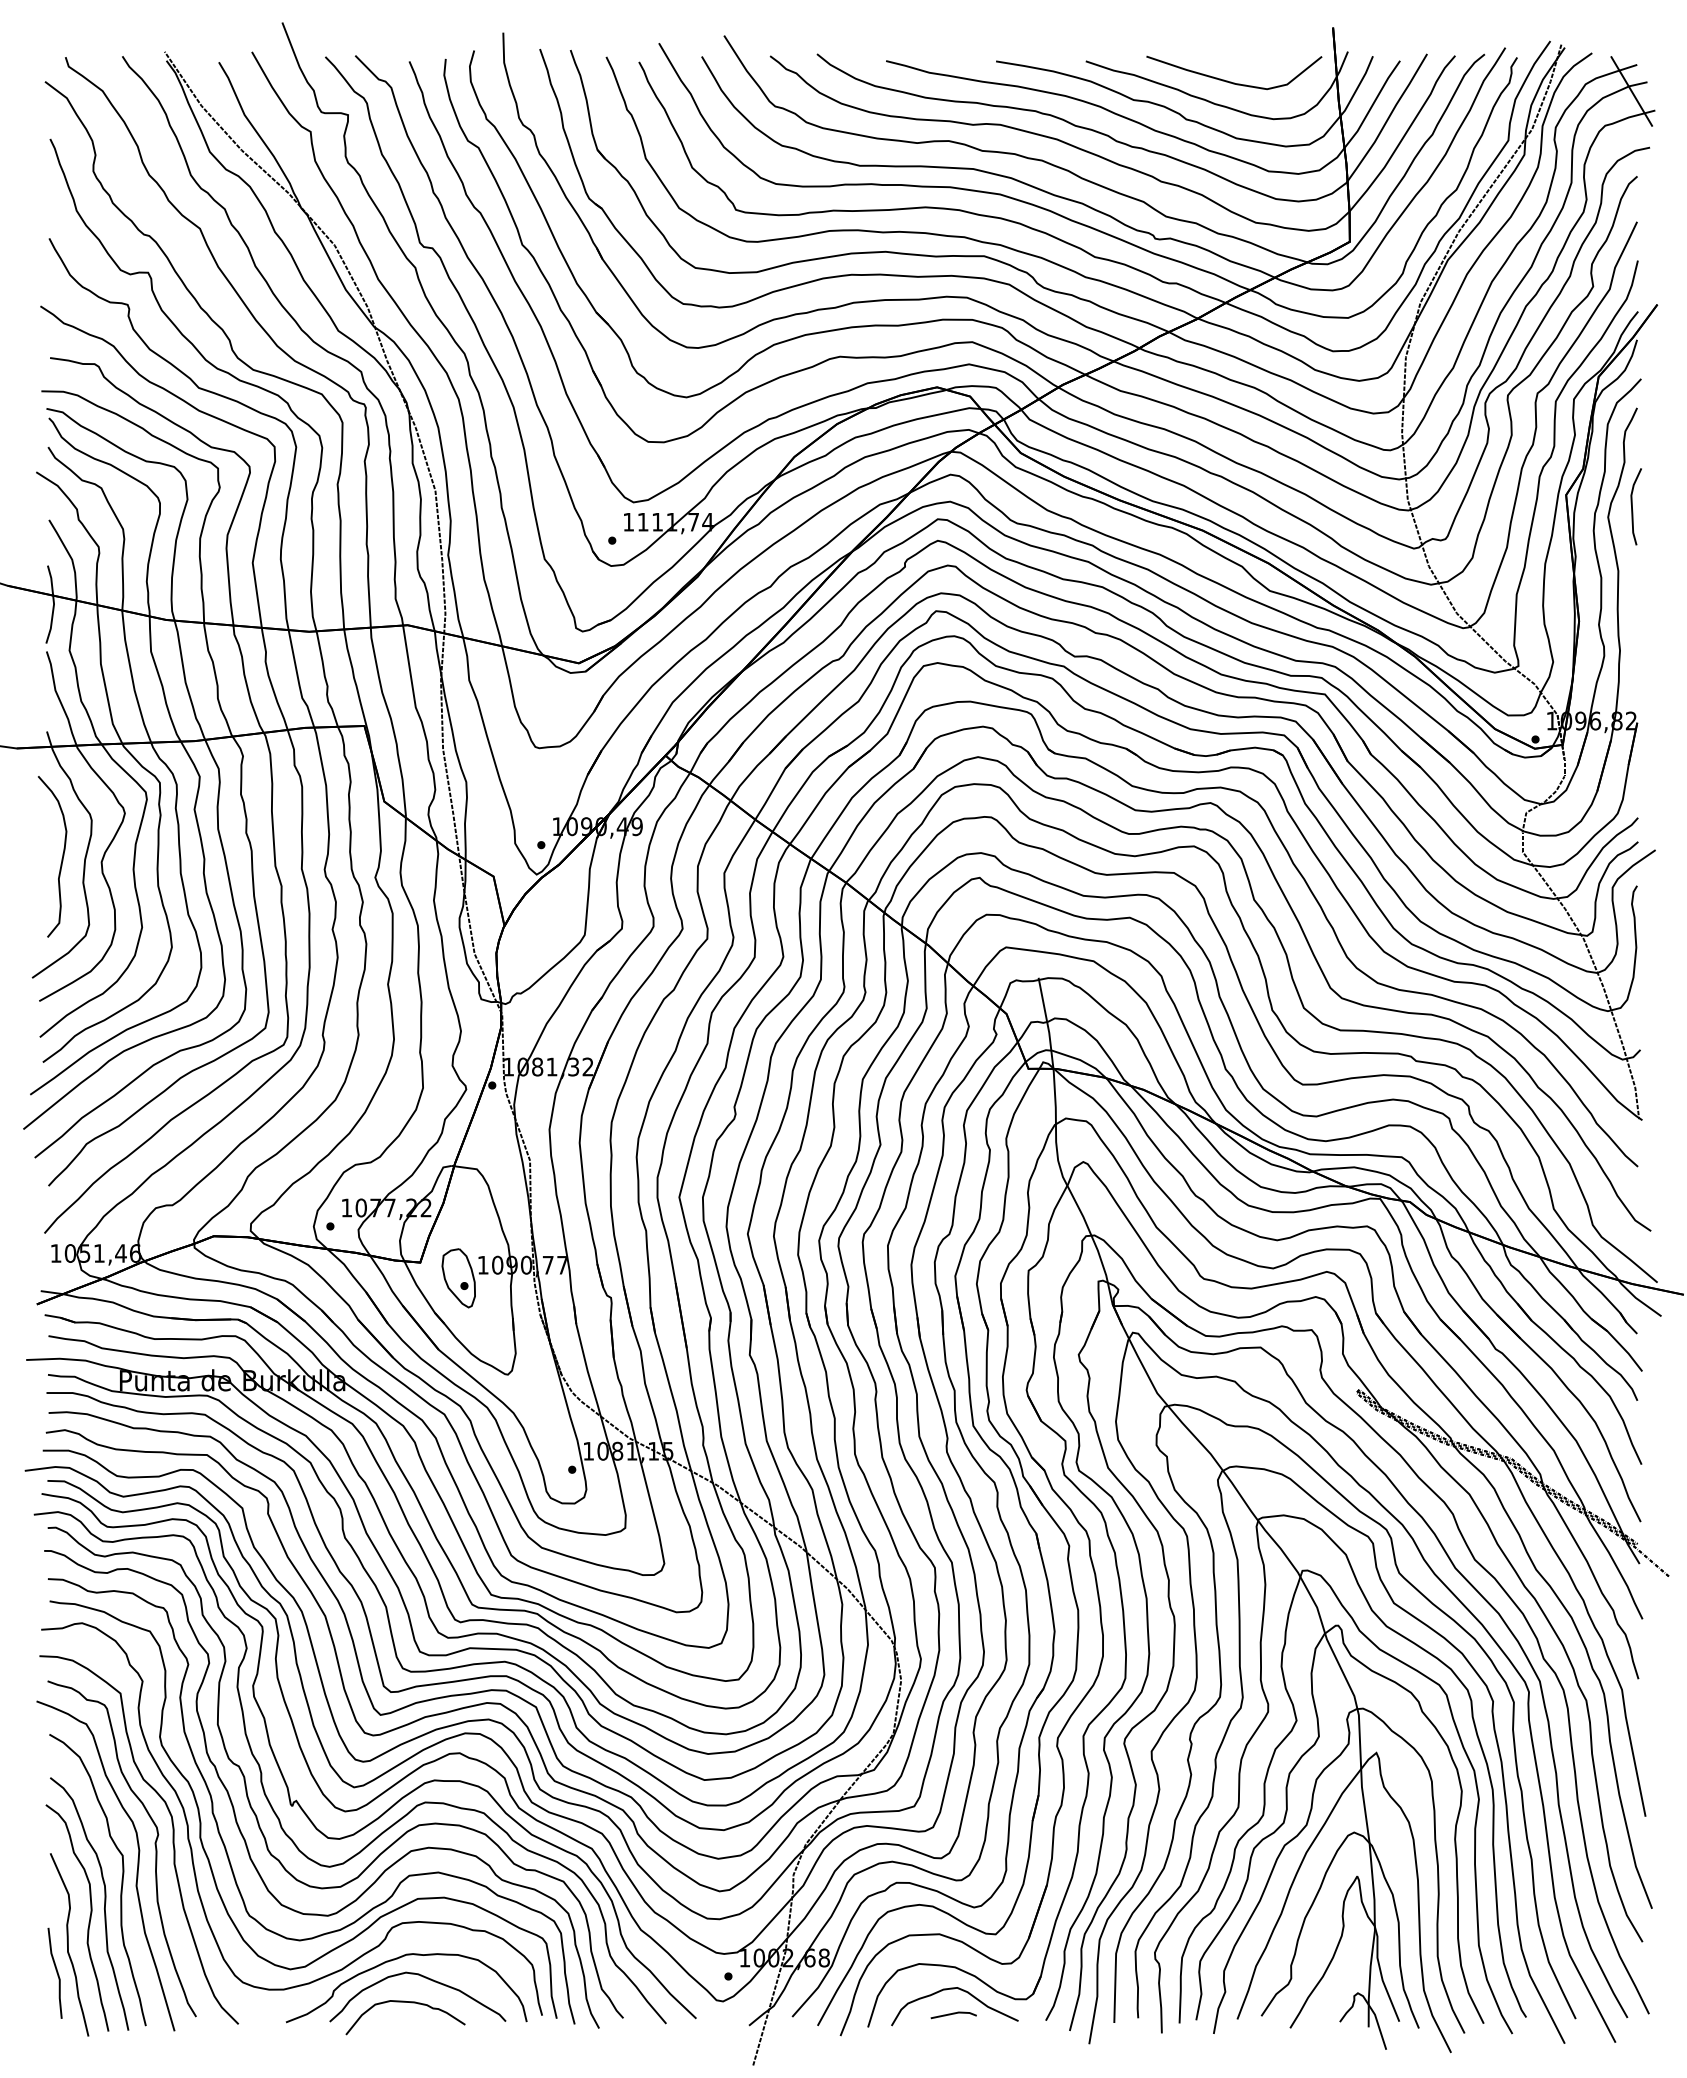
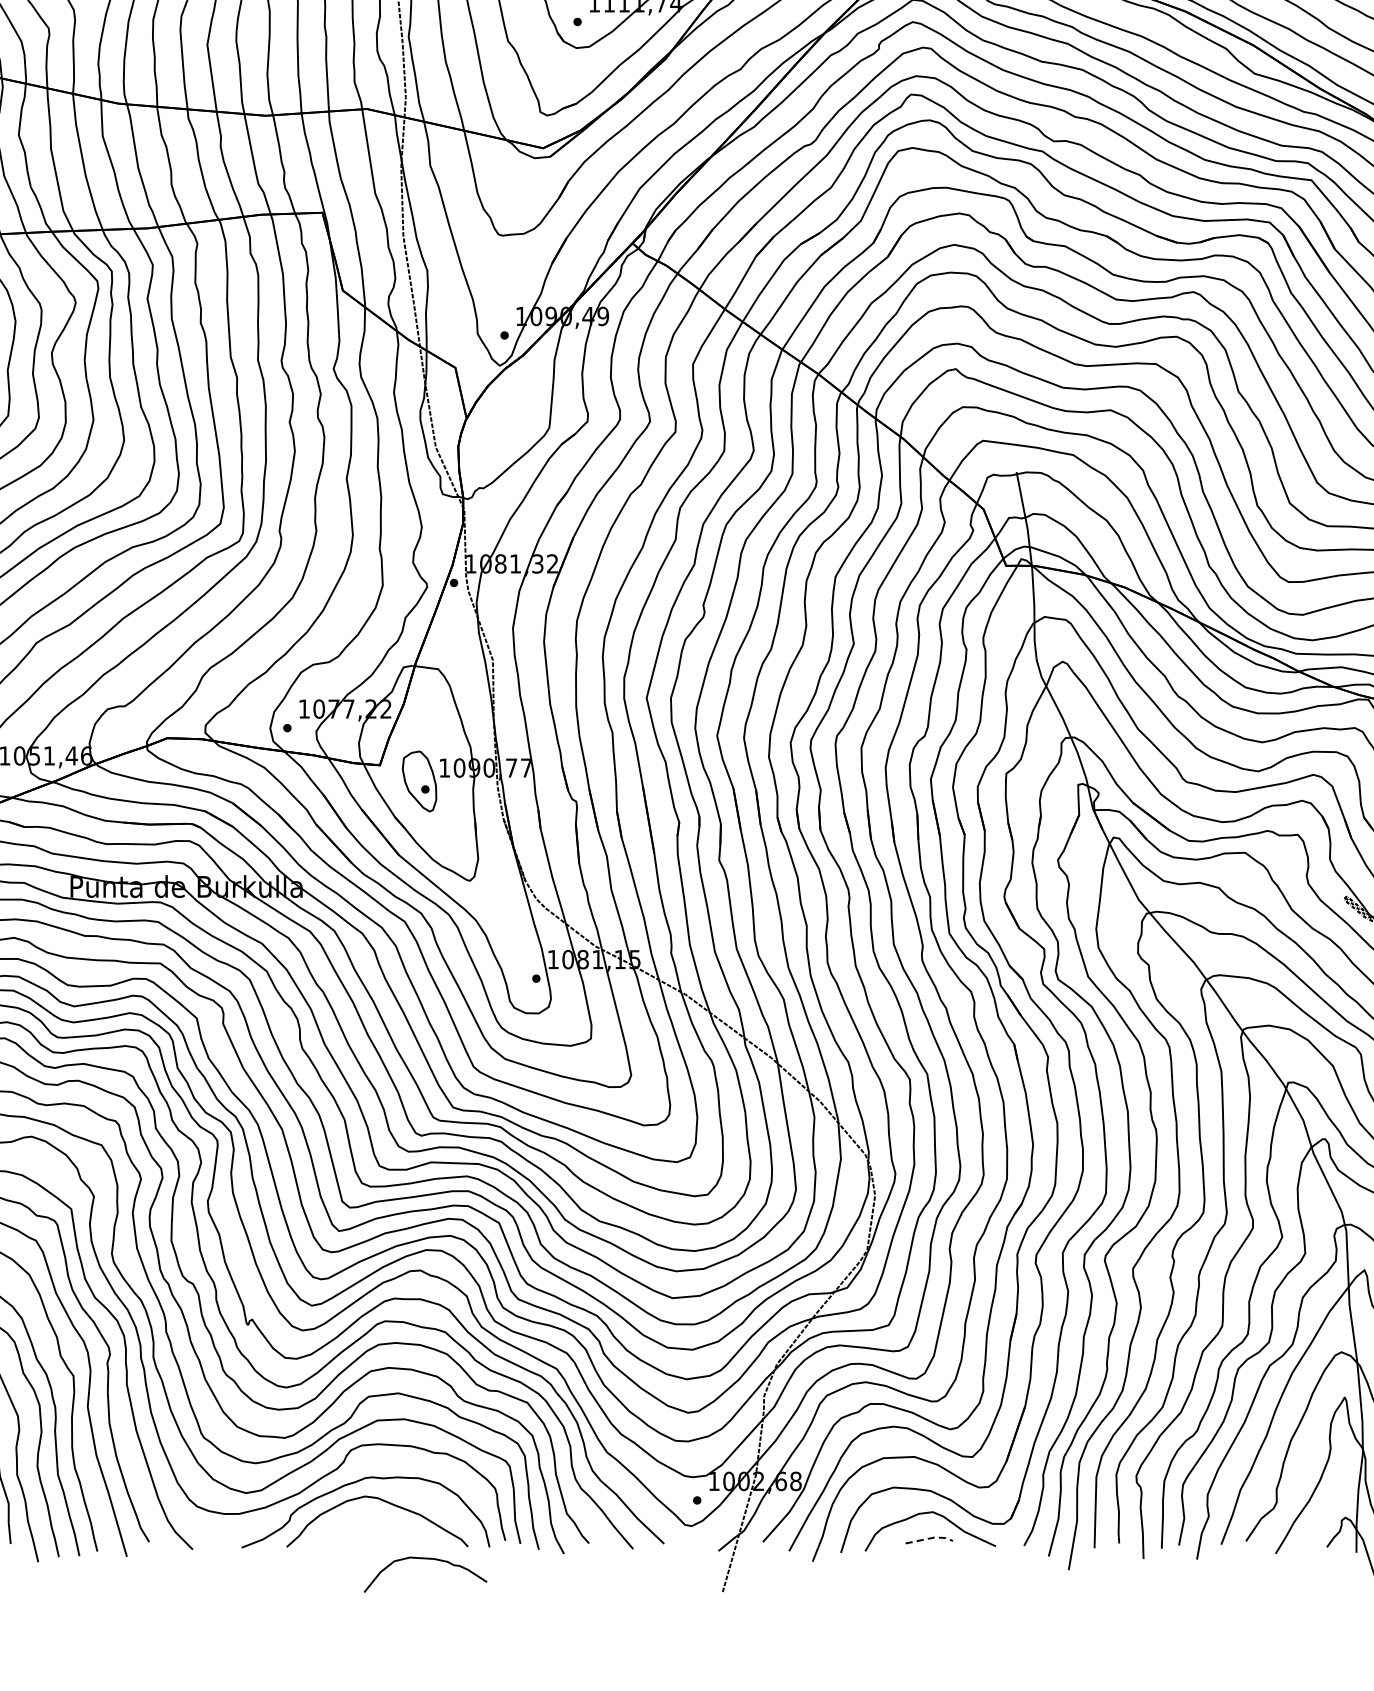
curve: (405, 2002) -> (425, 1559), moved
line: (954, 2013) -> (930, 1538), solid -> dashed

